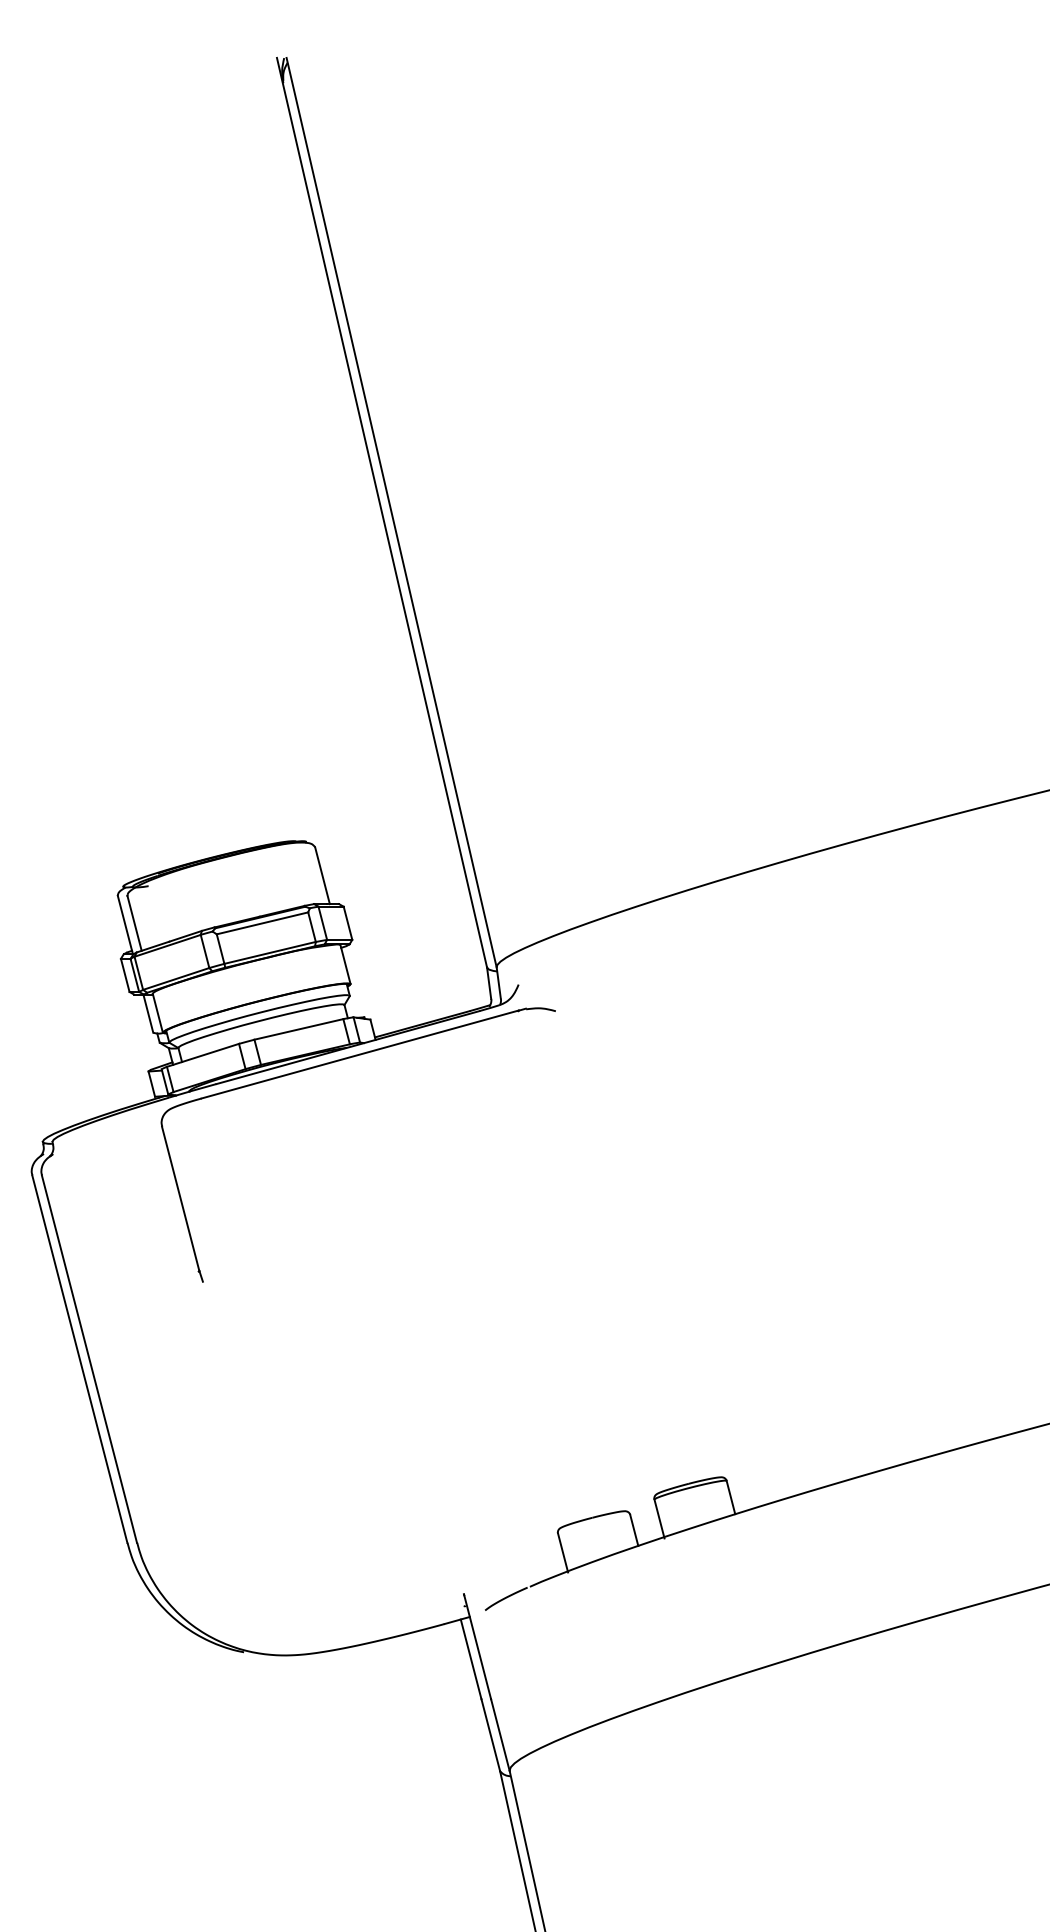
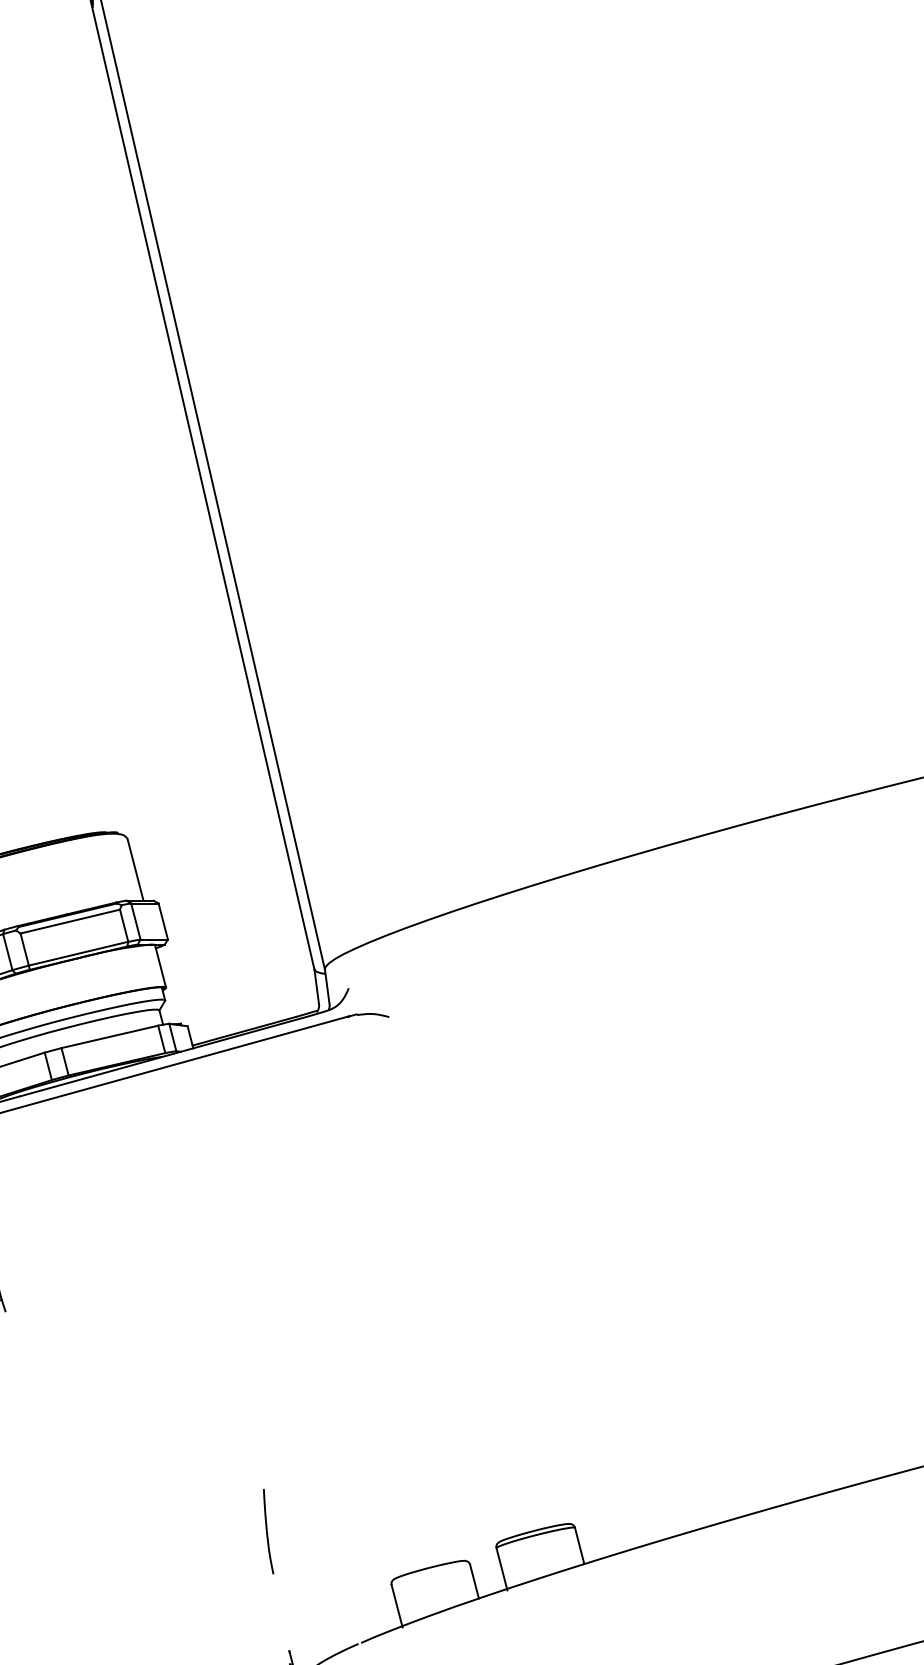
curve: (444, 1484) -> (268, 1531), added

